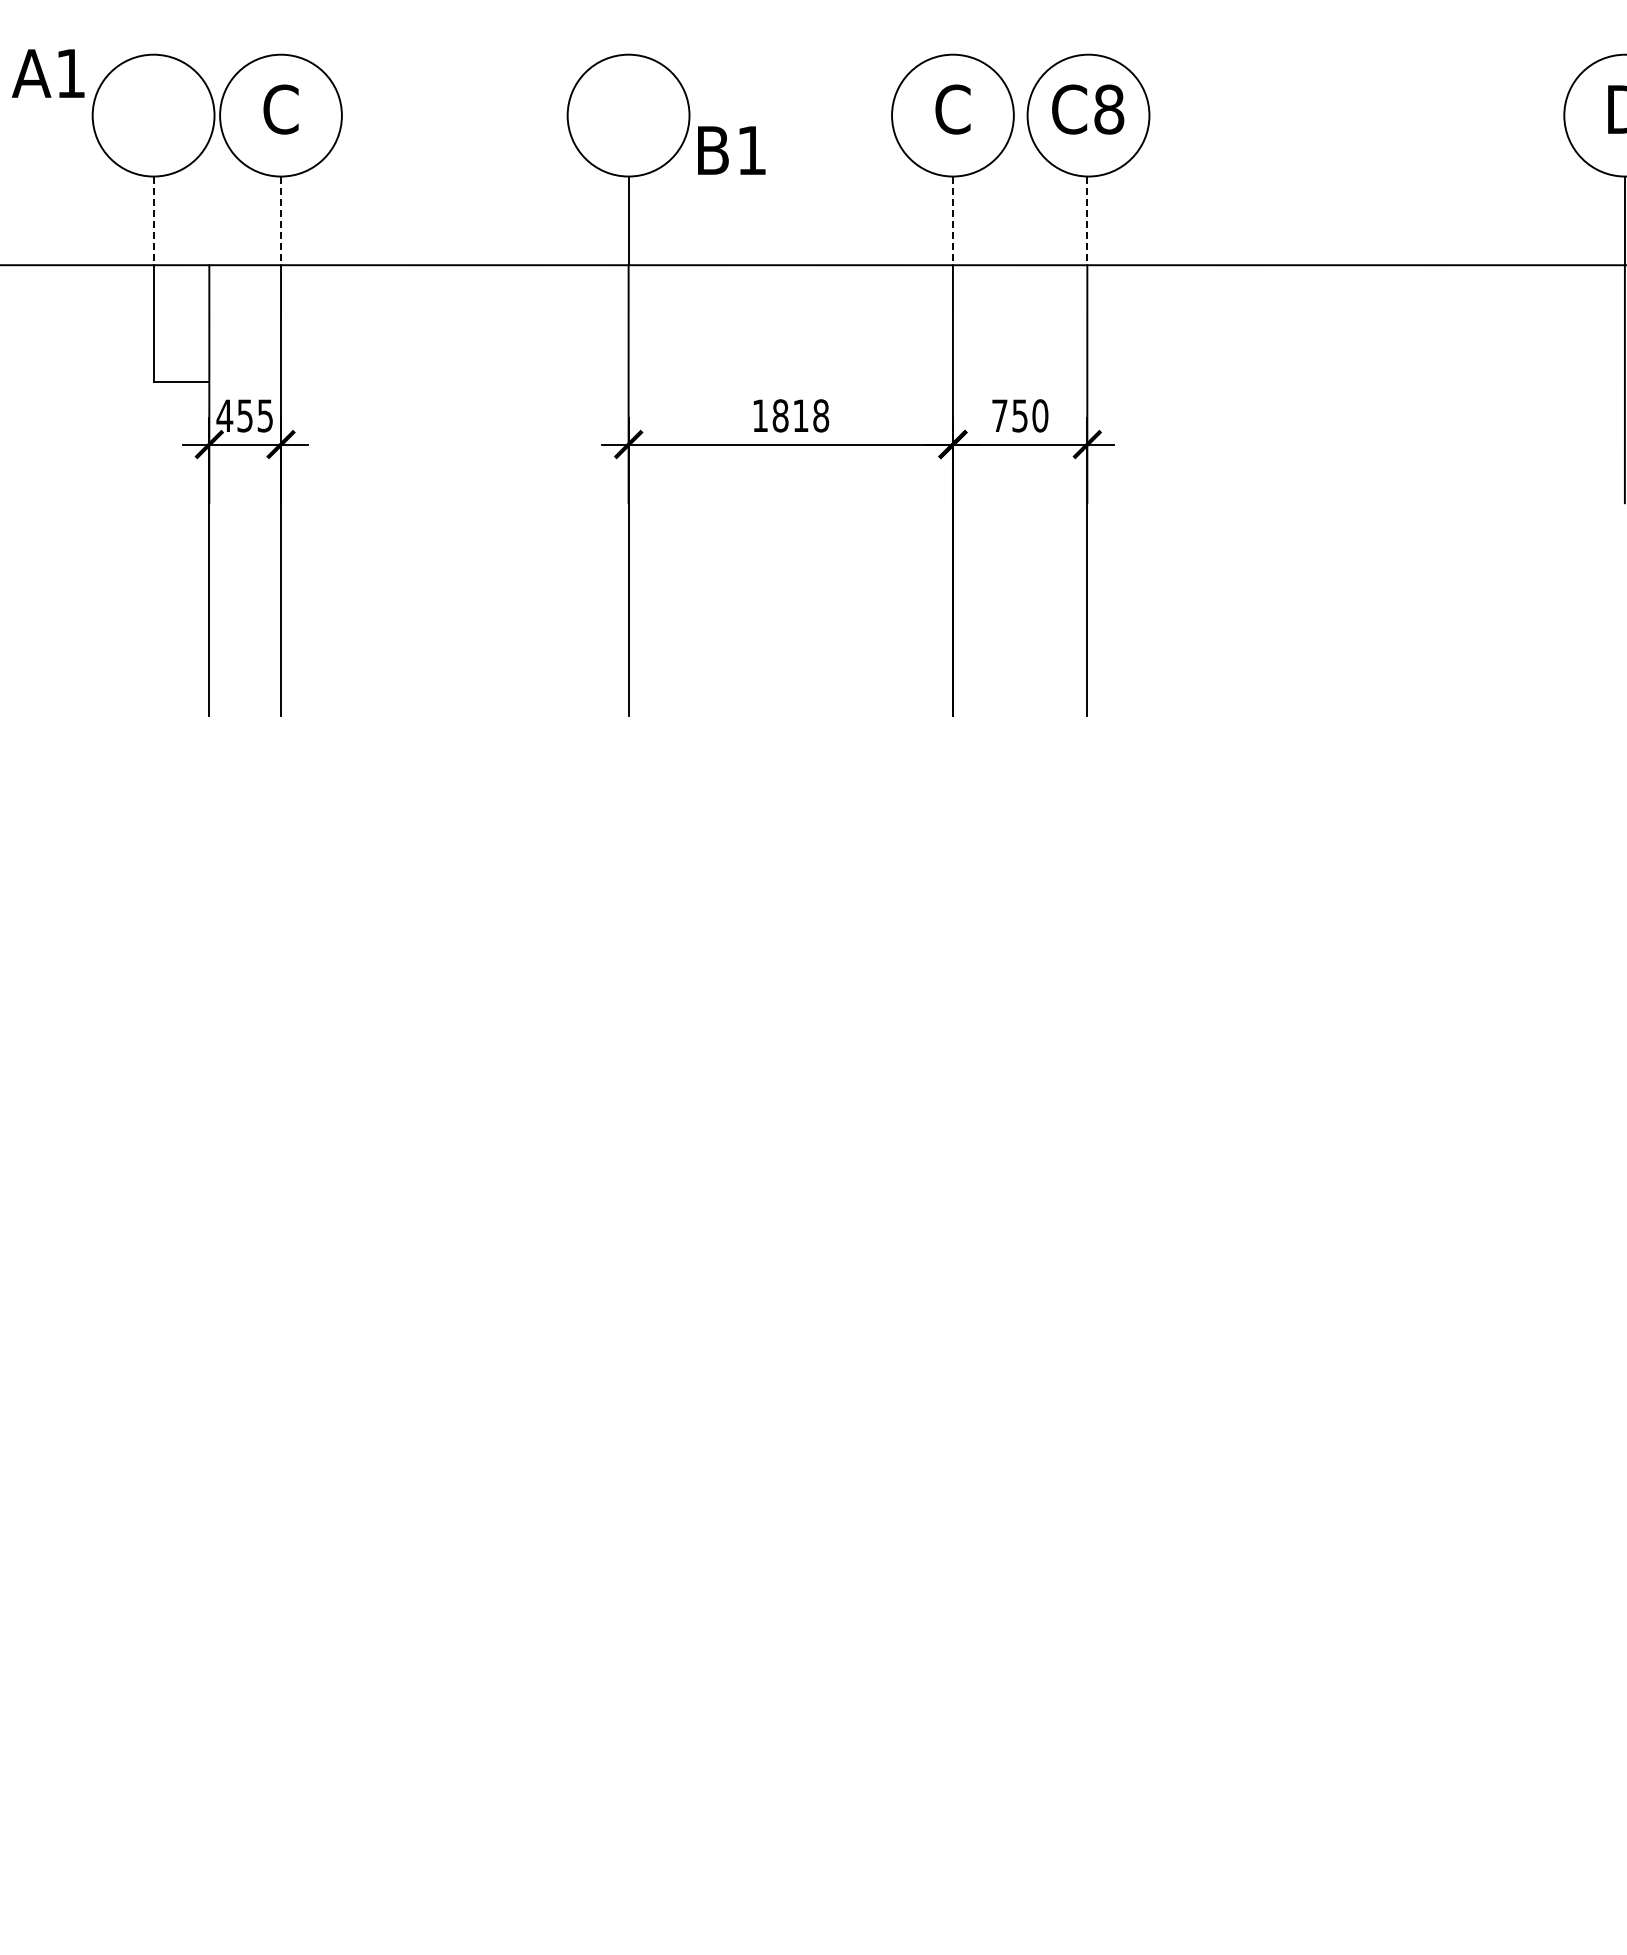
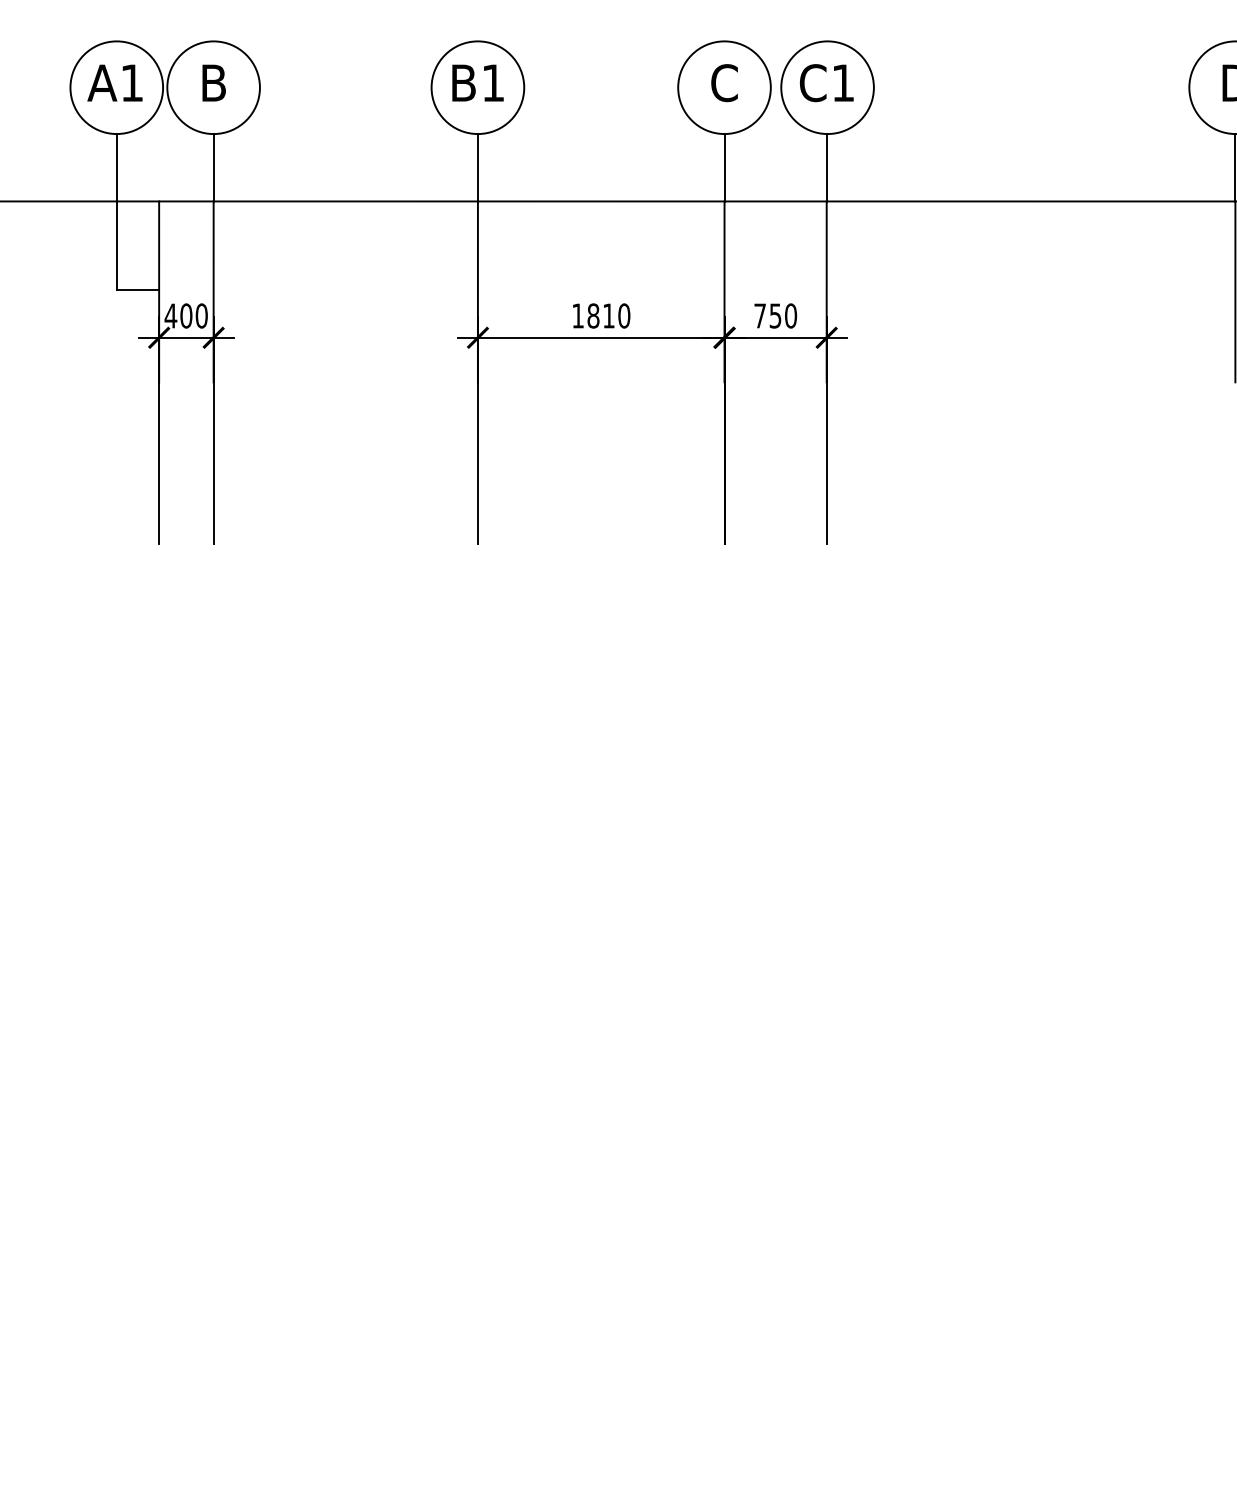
text: (47, 73) -> (114, 83), moved
text: (280, 109) -> (213, 83), C -> B
text: (1109, 109) -> (843, 83), C8 -> C1
text: (731, 150) -> (477, 83), moved
line: (153, 221) -> (116, 168), dashed -> solid
line: (281, 221) -> (214, 168), dashed -> solid
line: (952, 221) -> (724, 168), dashed -> solid
line: (1087, 221) -> (826, 168), dashed -> solid
text: (255, 415) -> (194, 315), 455 -> 400
text: (821, 415) -> (624, 315), 1818 -> 1810

